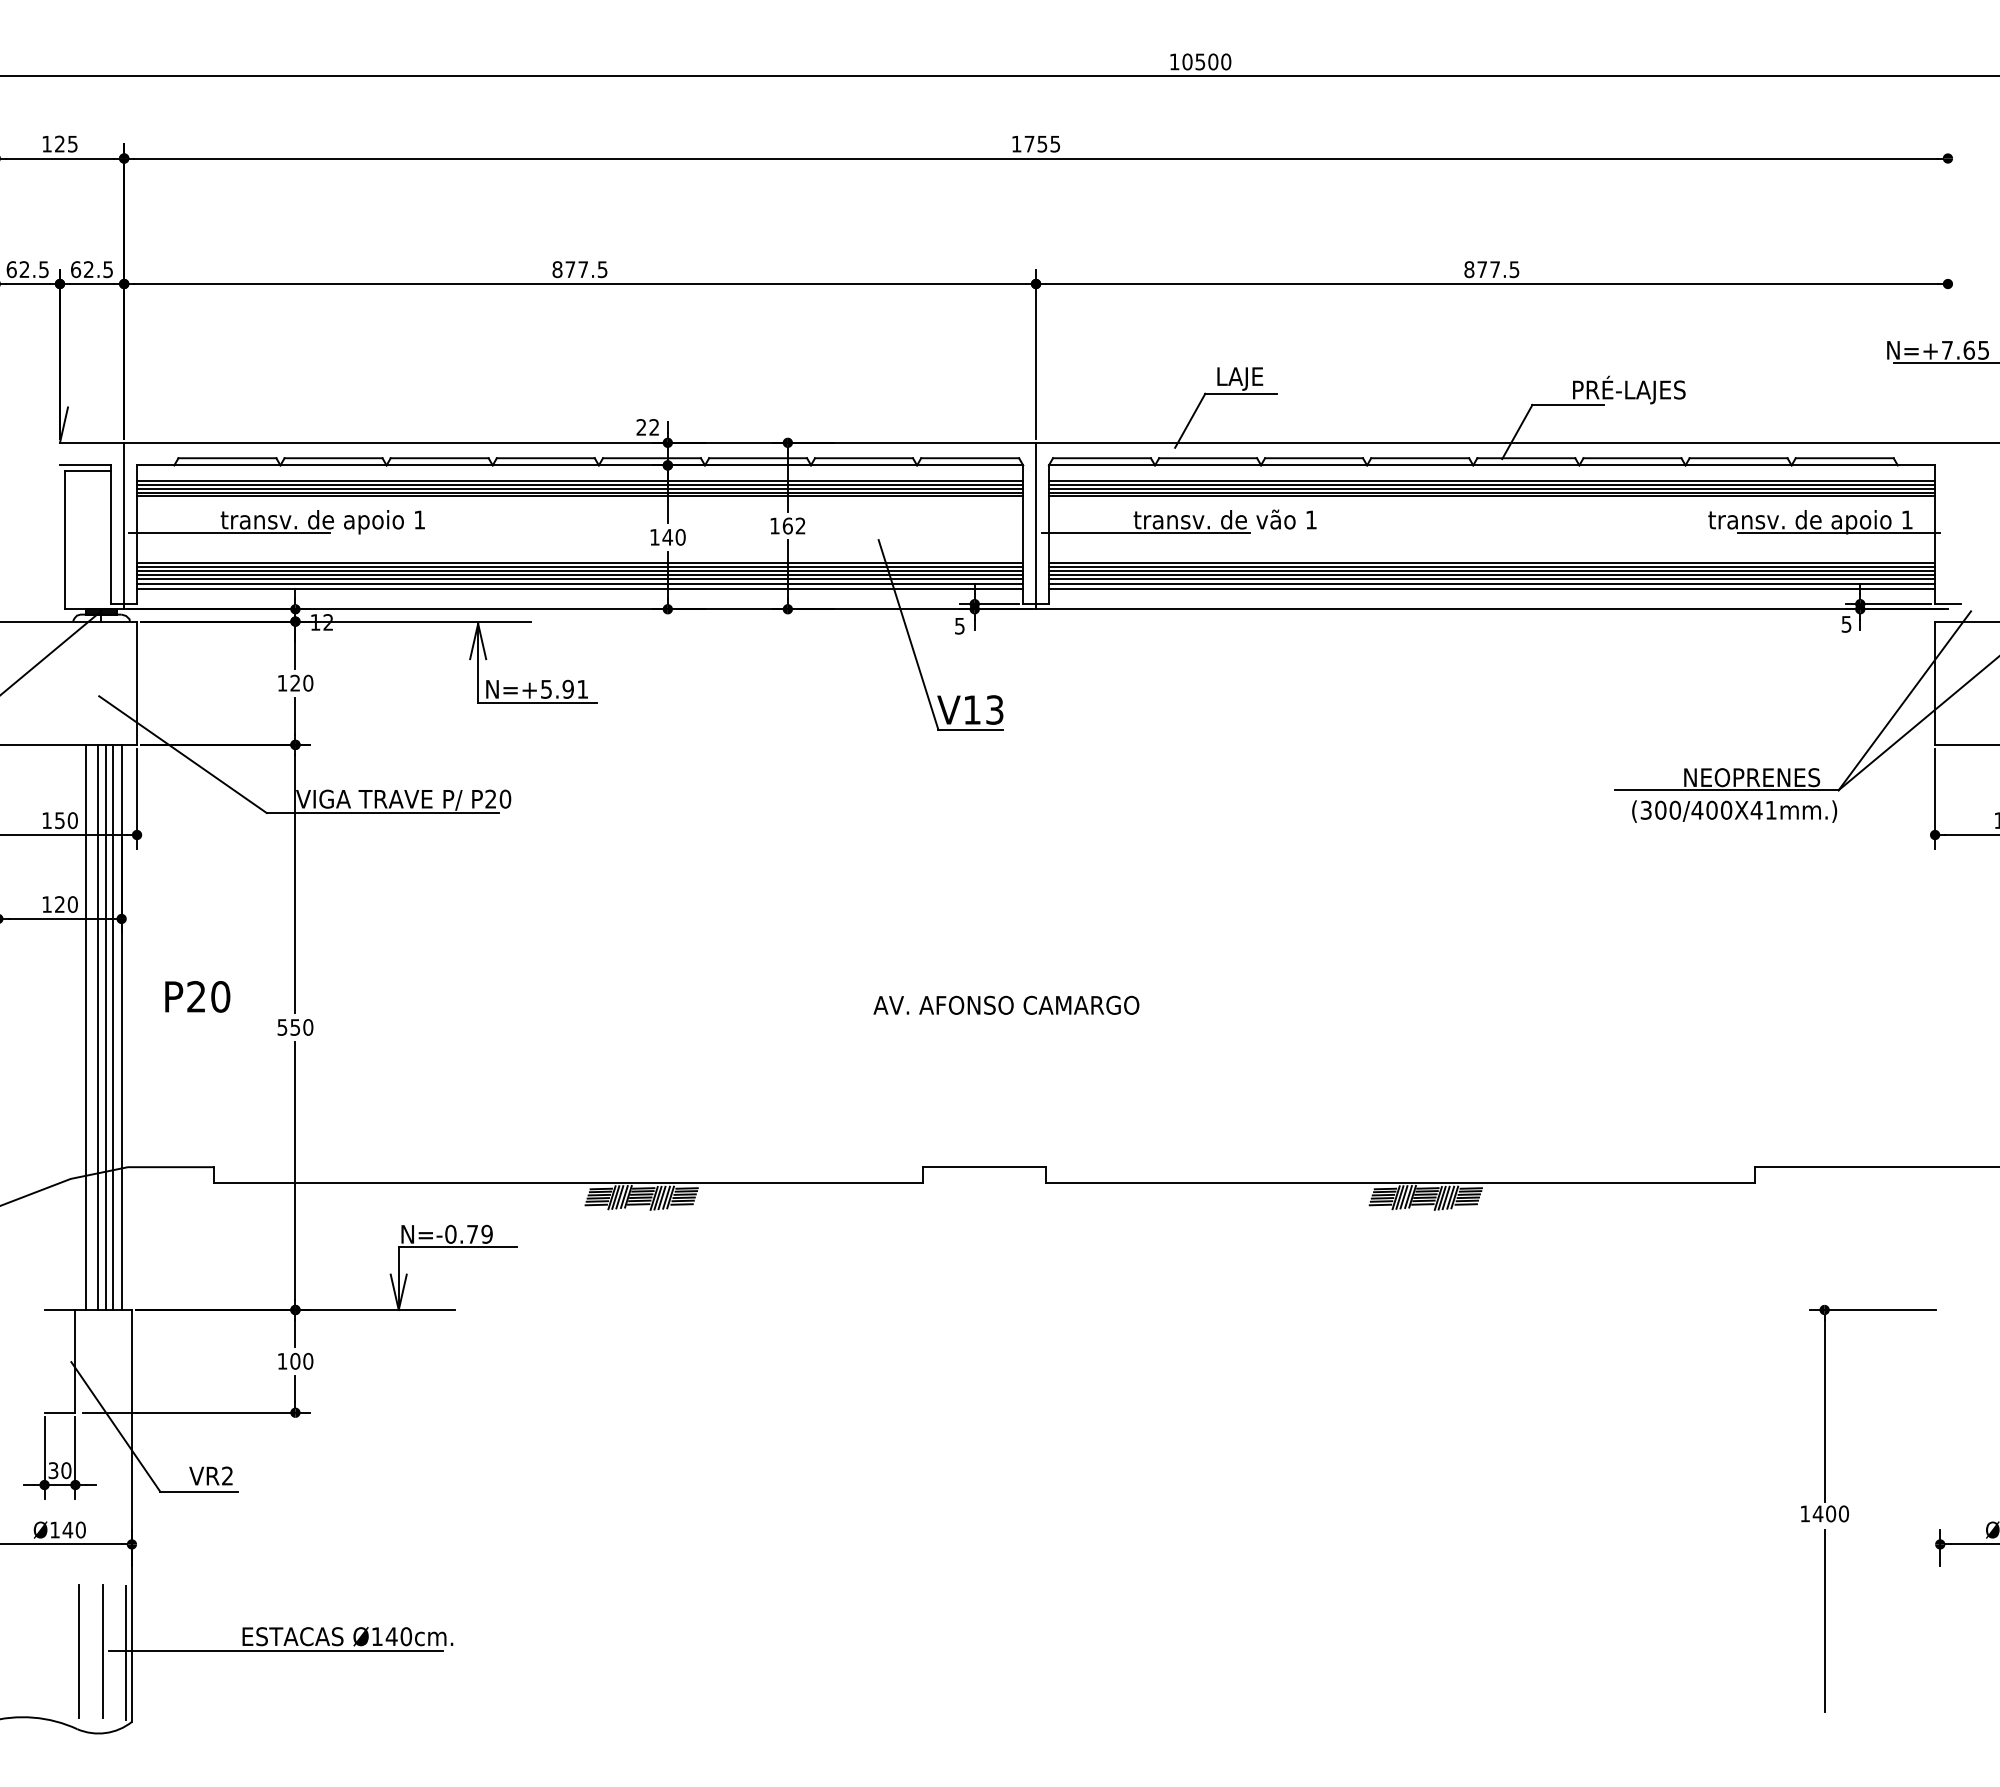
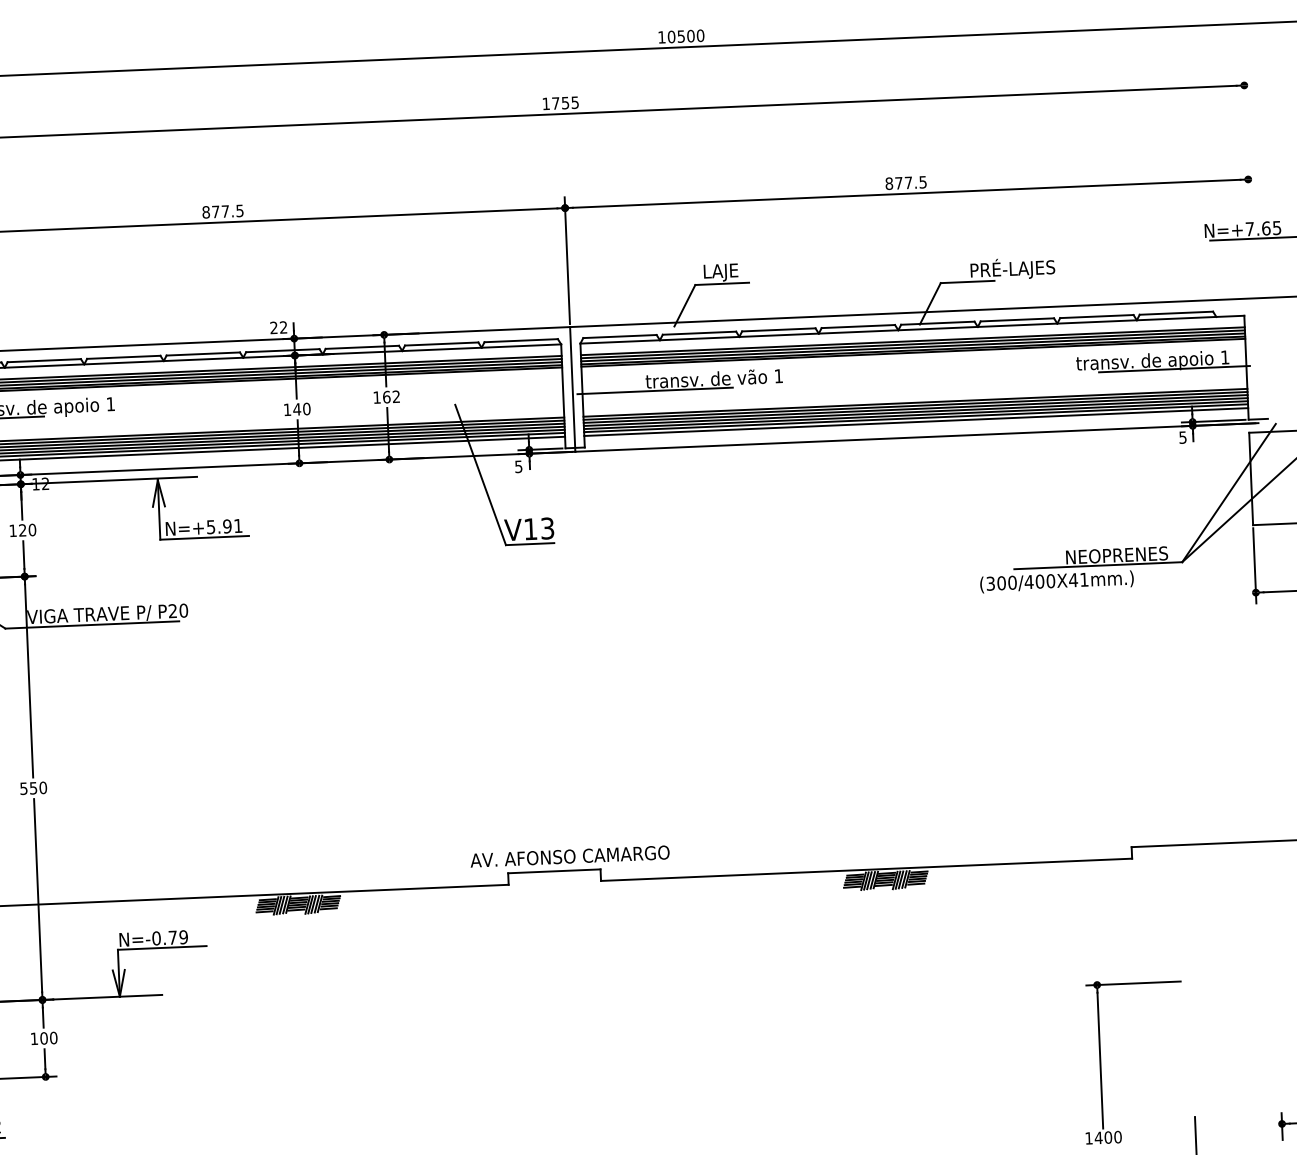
text: (1734, 811) -> (1056, 581), moved
text: (1006, 1004) -> (570, 855), moved
part: (1825, 1413) -> (1101, 1062), moved

